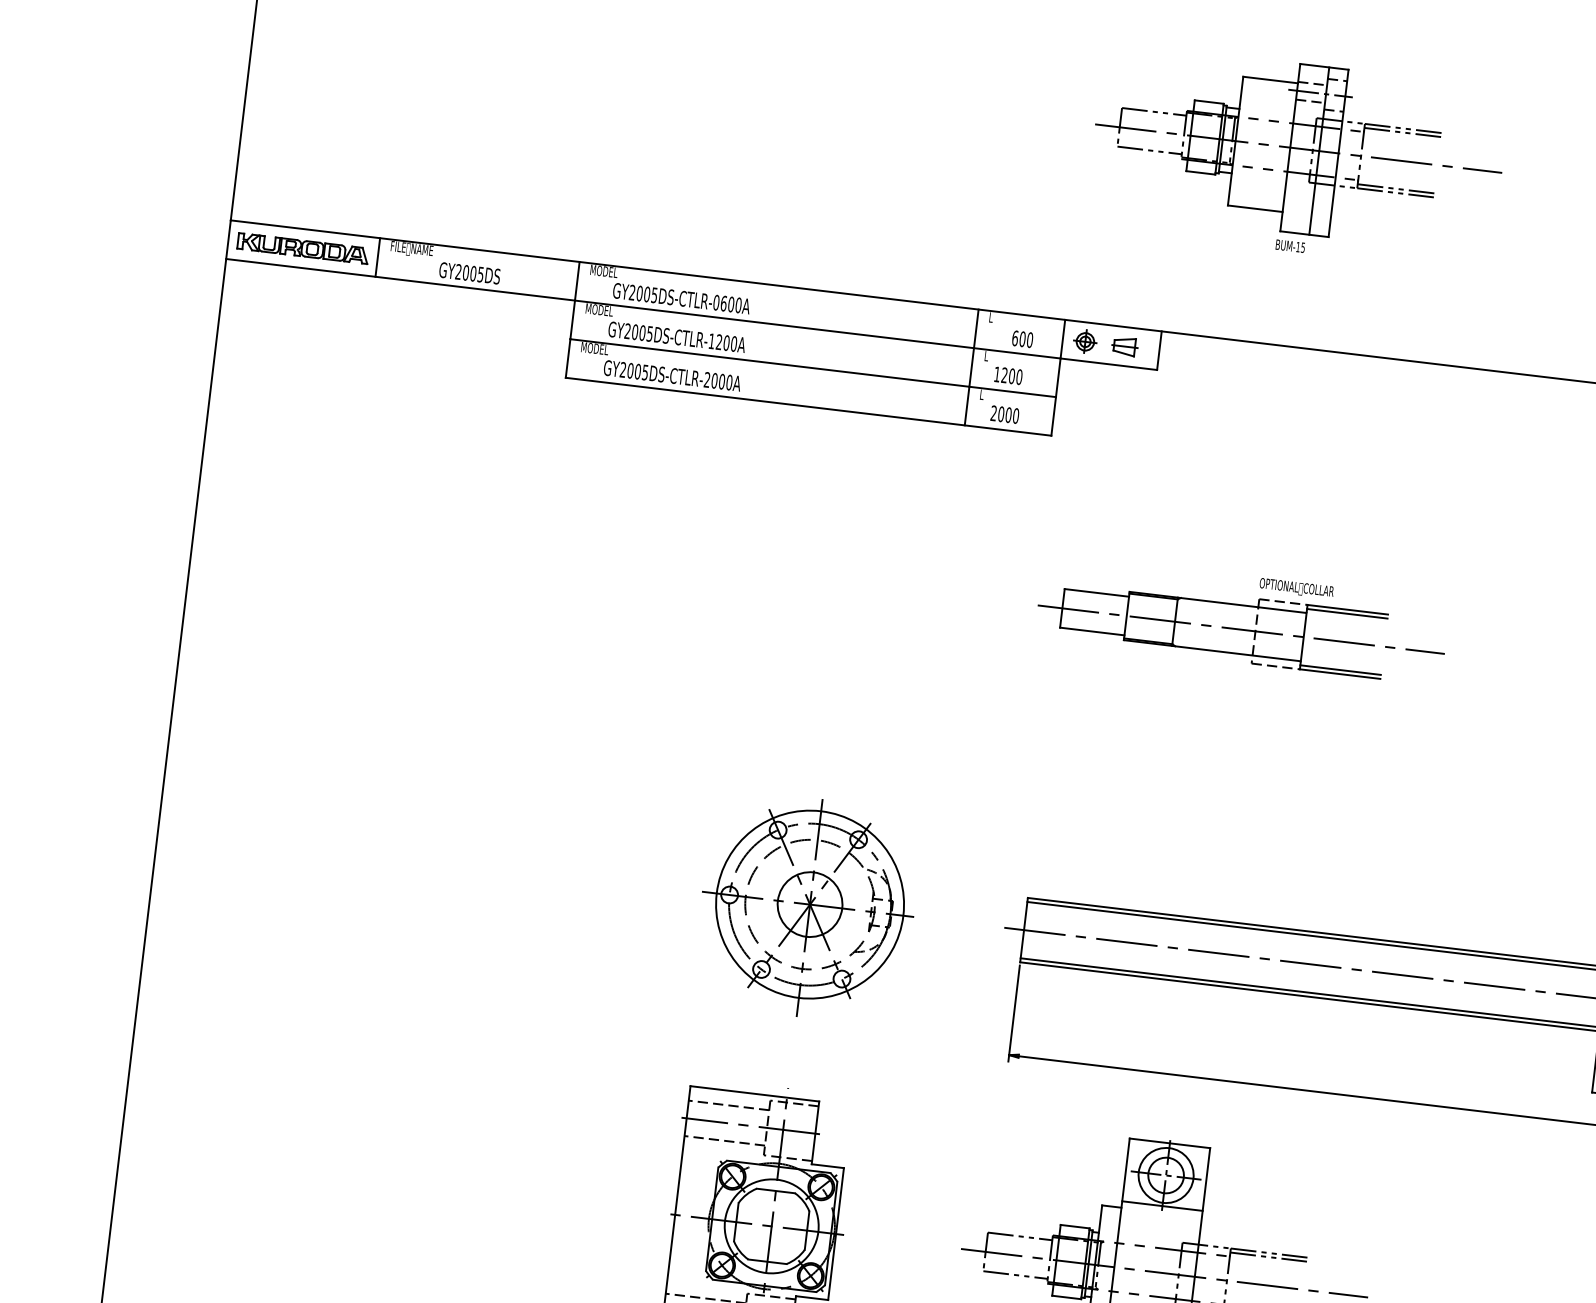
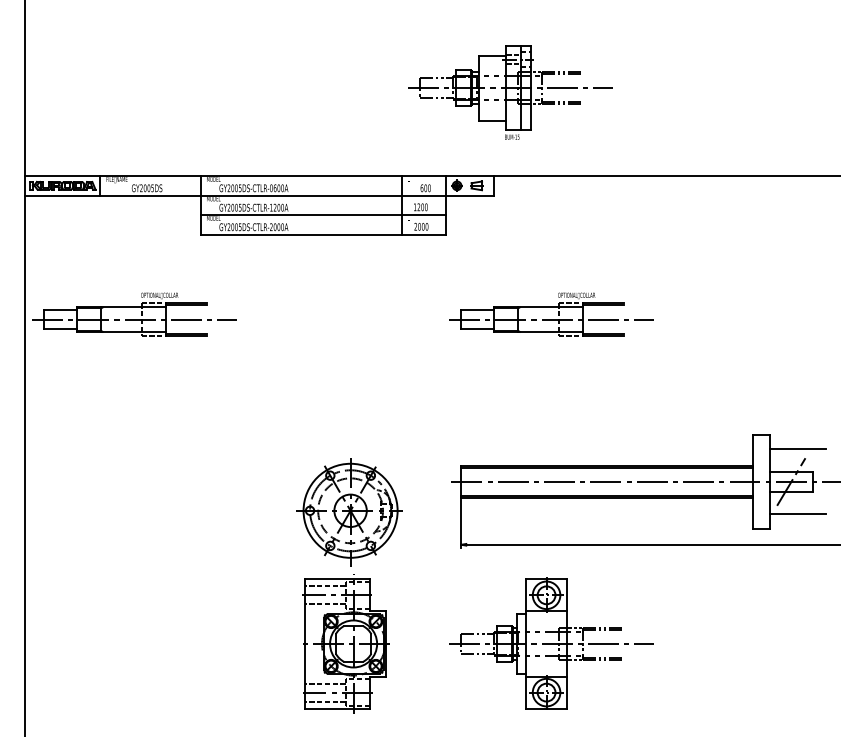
part: (1297, 157) -> (510, 92), moved
part: (414, 520) -> (134, 314), added
part: (807, 907) -> (349, 512), moved

